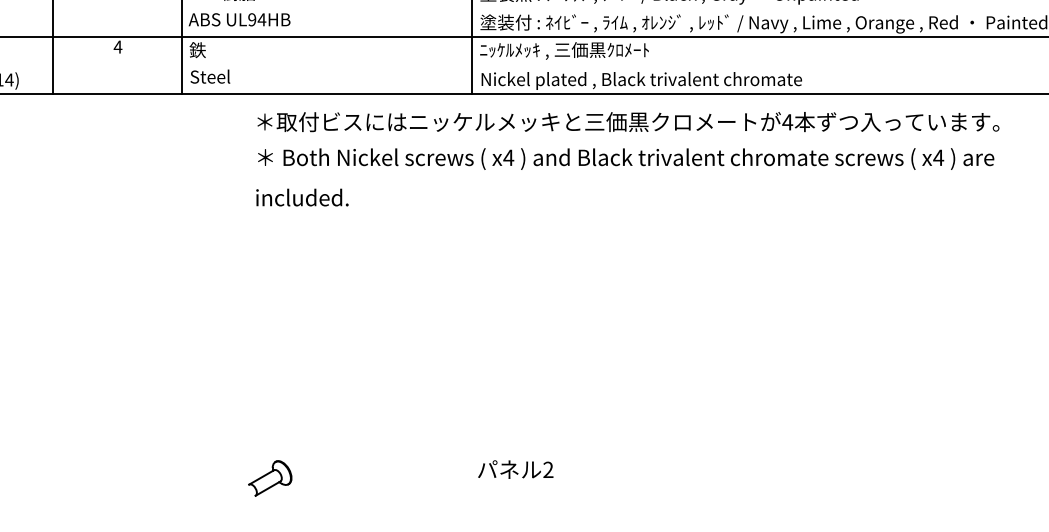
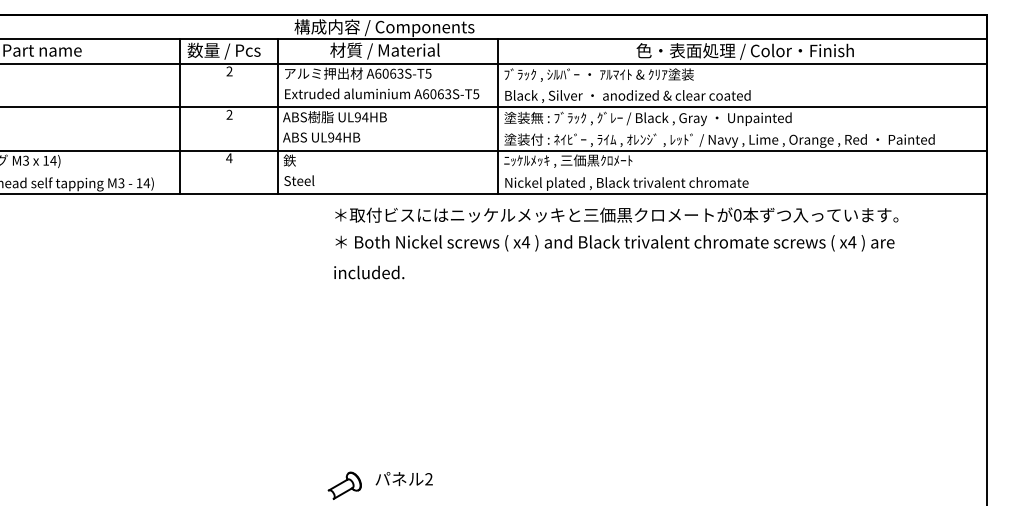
text: (787, 122) -> (737, 215), 4 -> 0
text: (514, 470) -> (403, 479), moved

